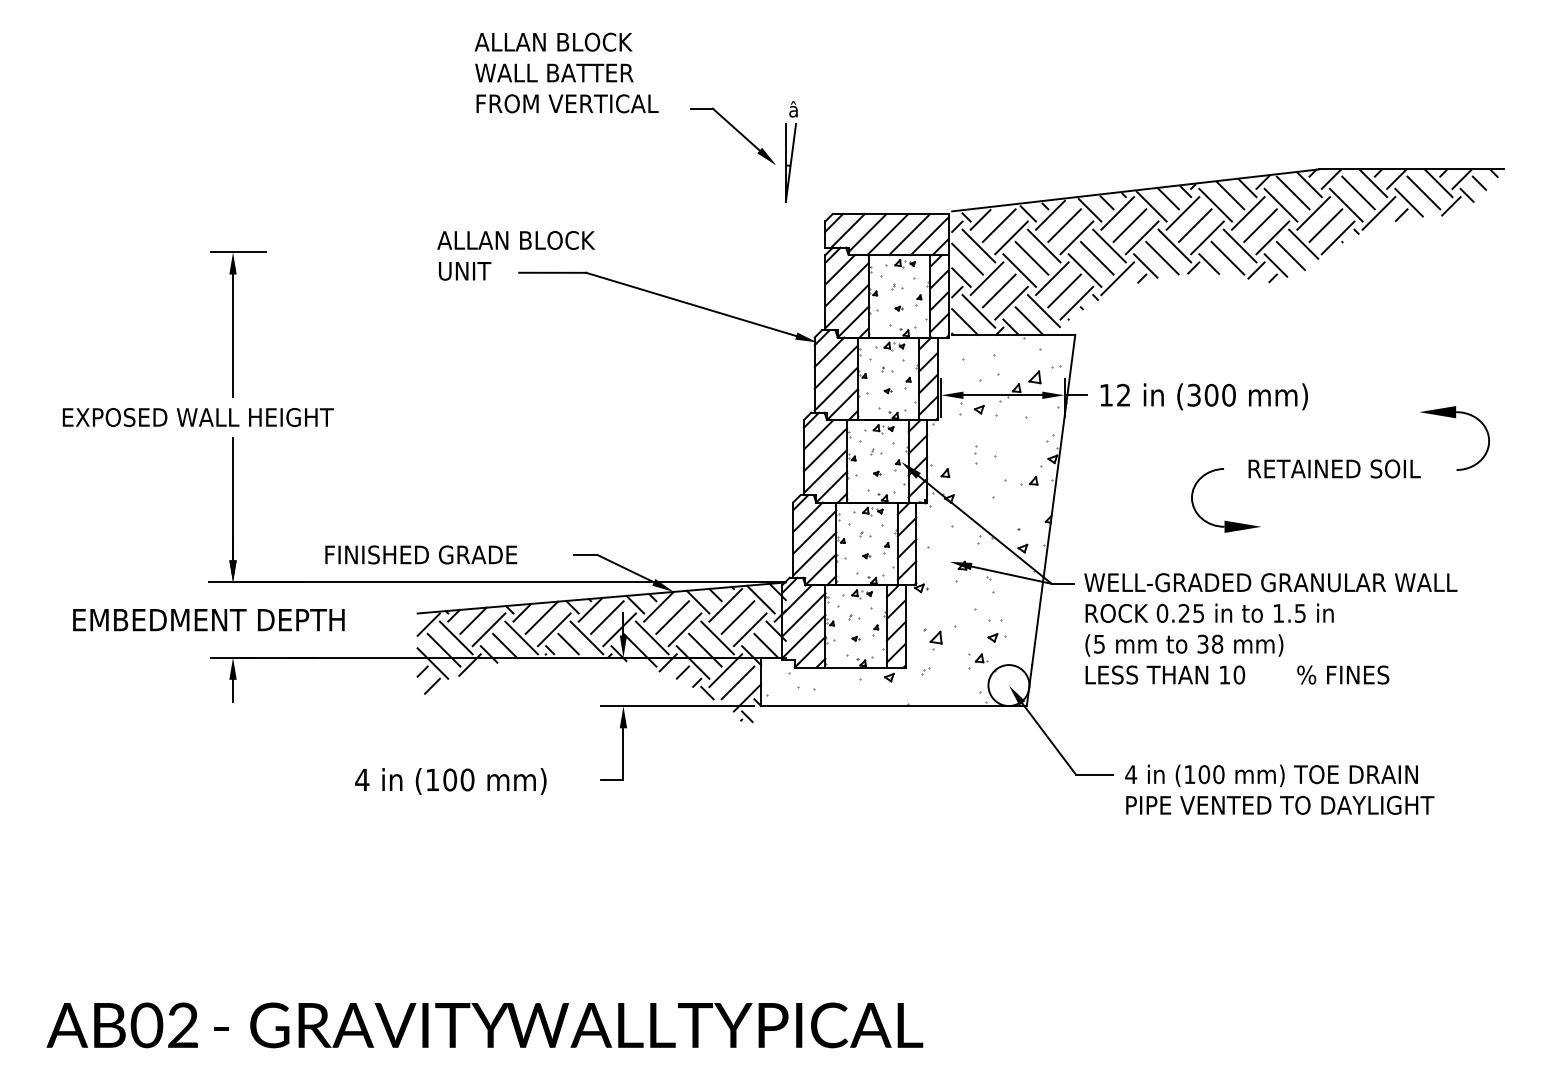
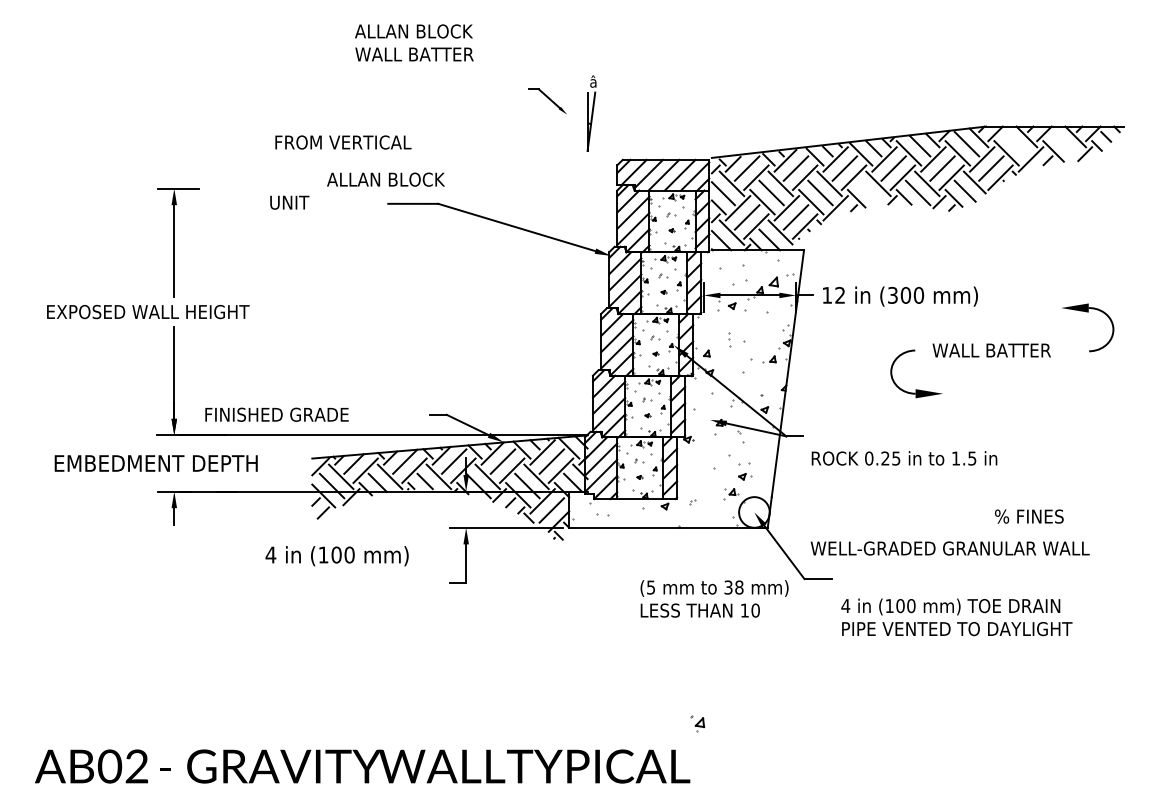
text: (567, 103) -> (343, 142), moved
part: (732, 135) -> (547, 101), size x0.6
line: (1358, 192) -> (1015, 143), removed
line: (1423, 192) -> (1064, 143), removed
line: (1162, 257) -> (869, 192), removed
text: (464, 270) -> (289, 202), moved
text: (1334, 468) -> (997, 350), RETAINED SOIL -> WALL BATTER
text: (420, 554) -> (276, 414), moved
text: (1269, 582) -> (949, 548), moved
part: (932, 638) -> (697, 723), moved
text: (1184, 658) -> (714, 598), moved
text: (1343, 674) -> (1029, 516), moved
text: (449, 781) -> (336, 556), moved
text: (1279, 789) -> (956, 617), moved

